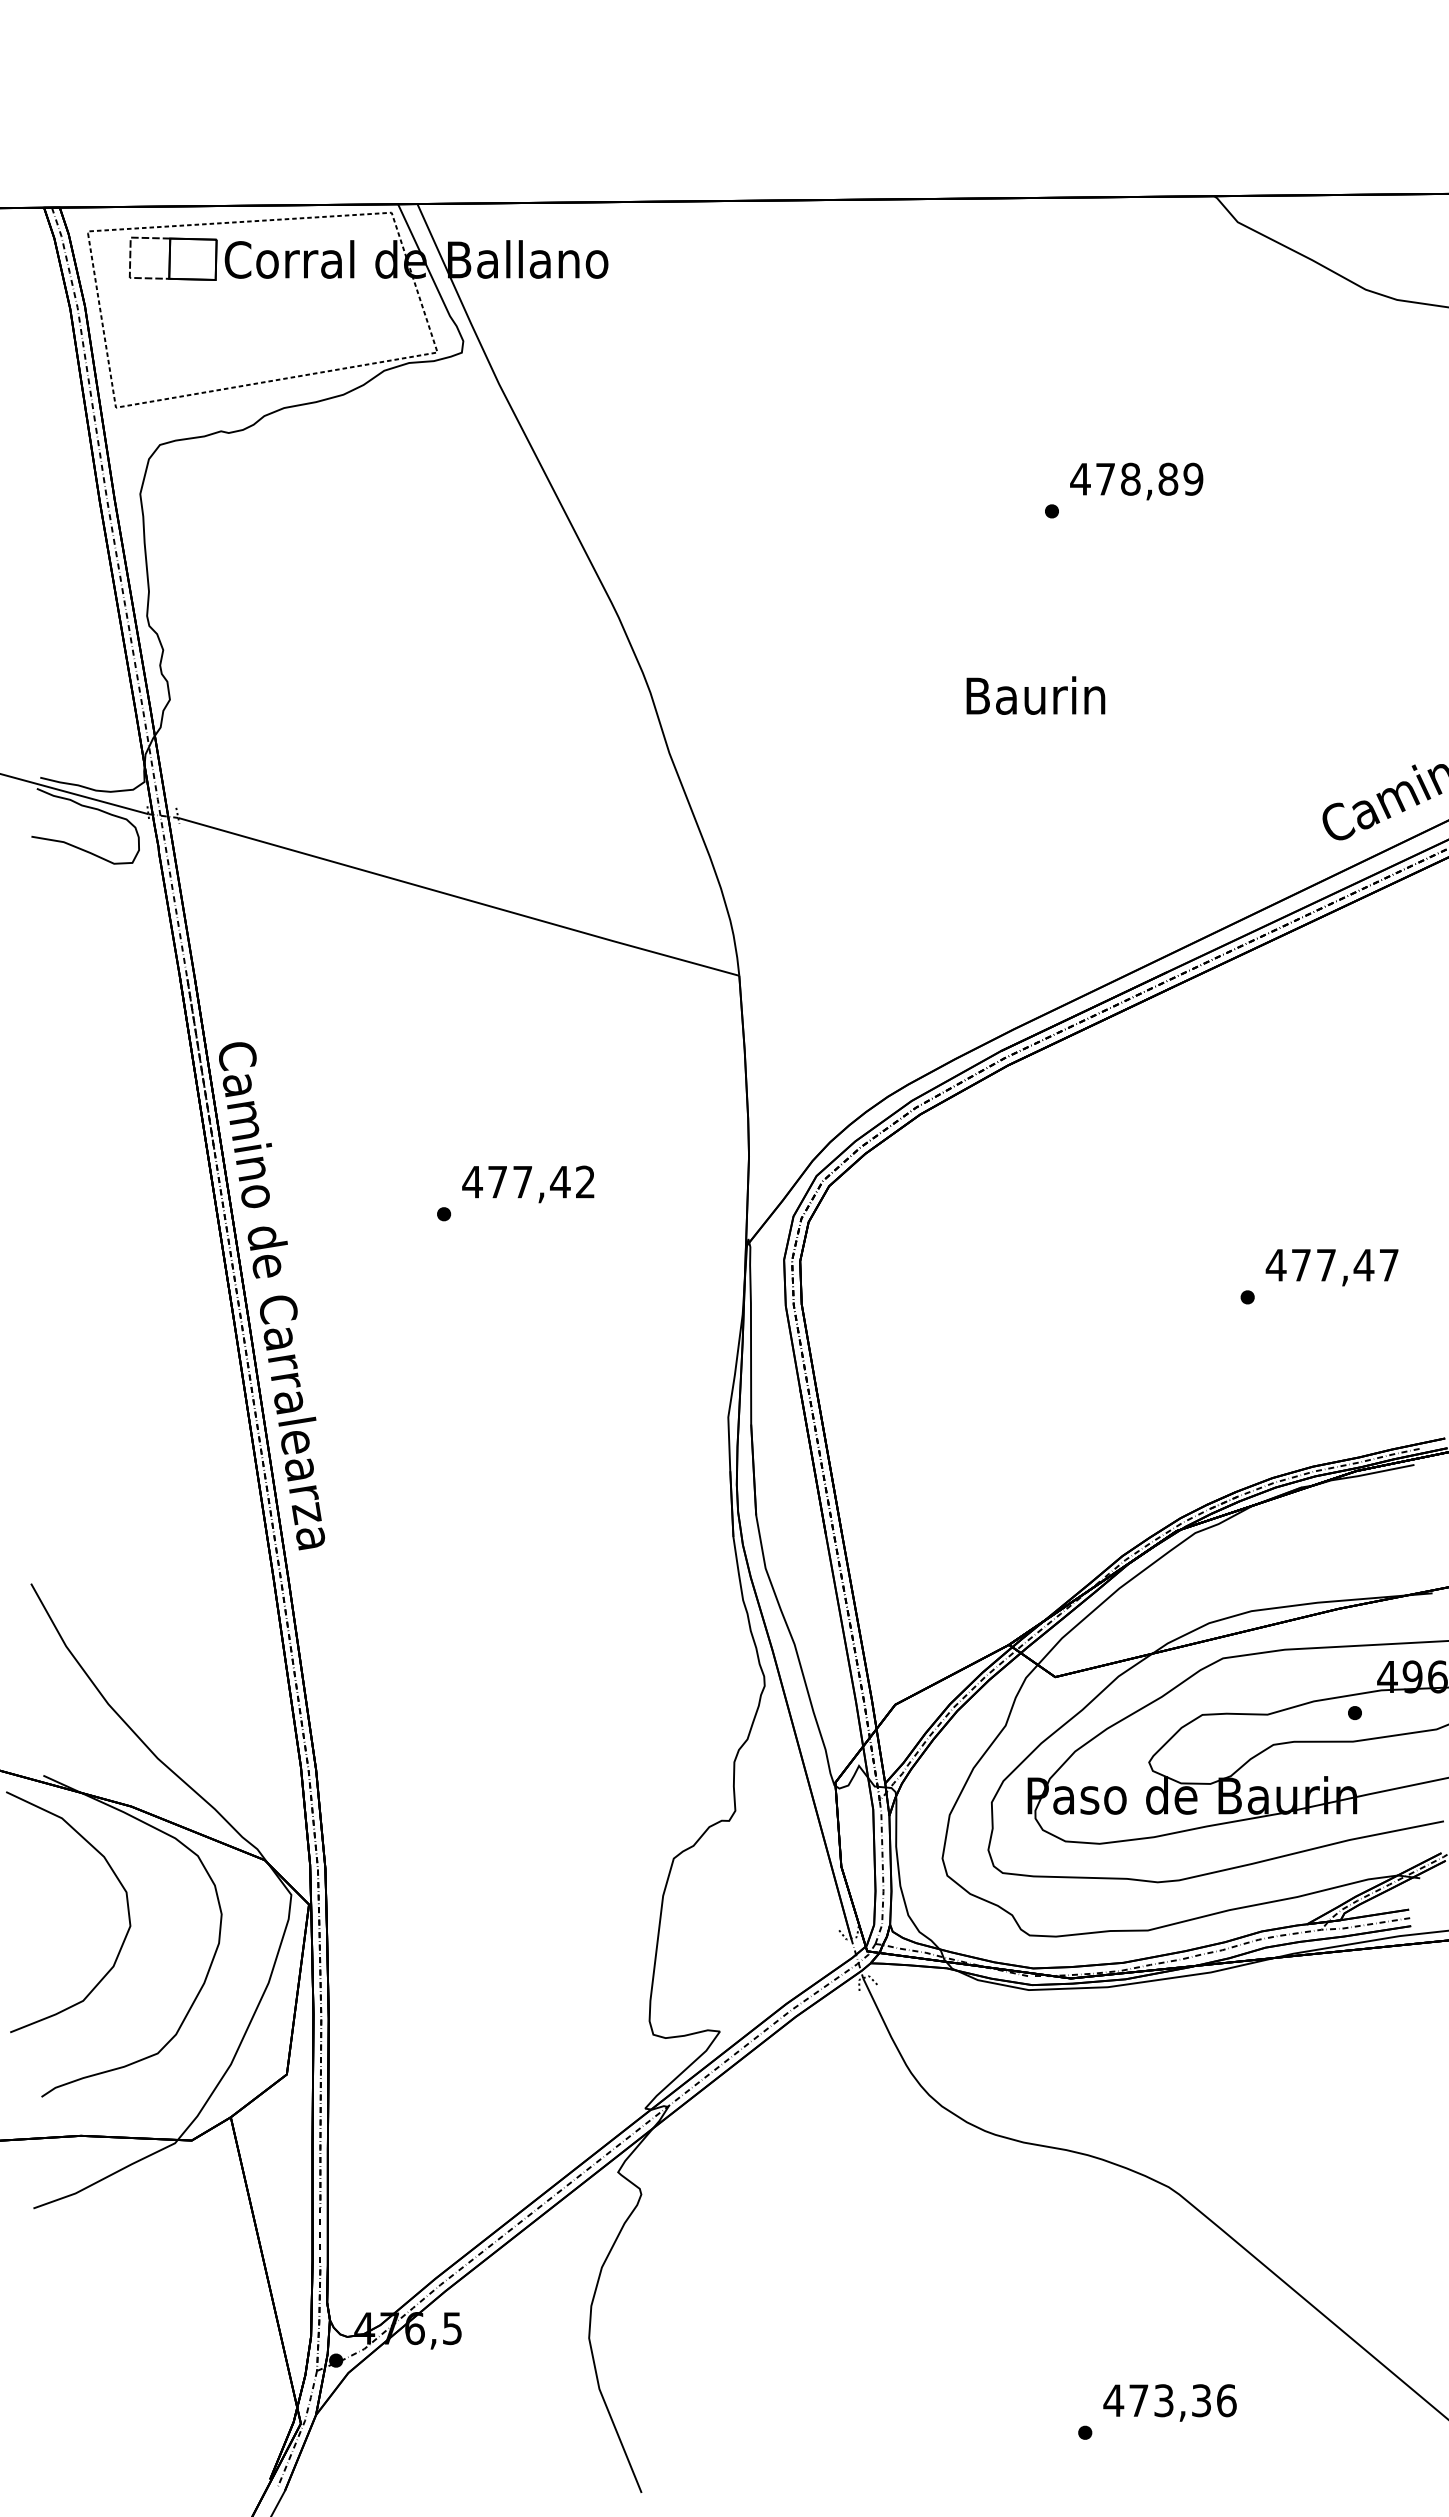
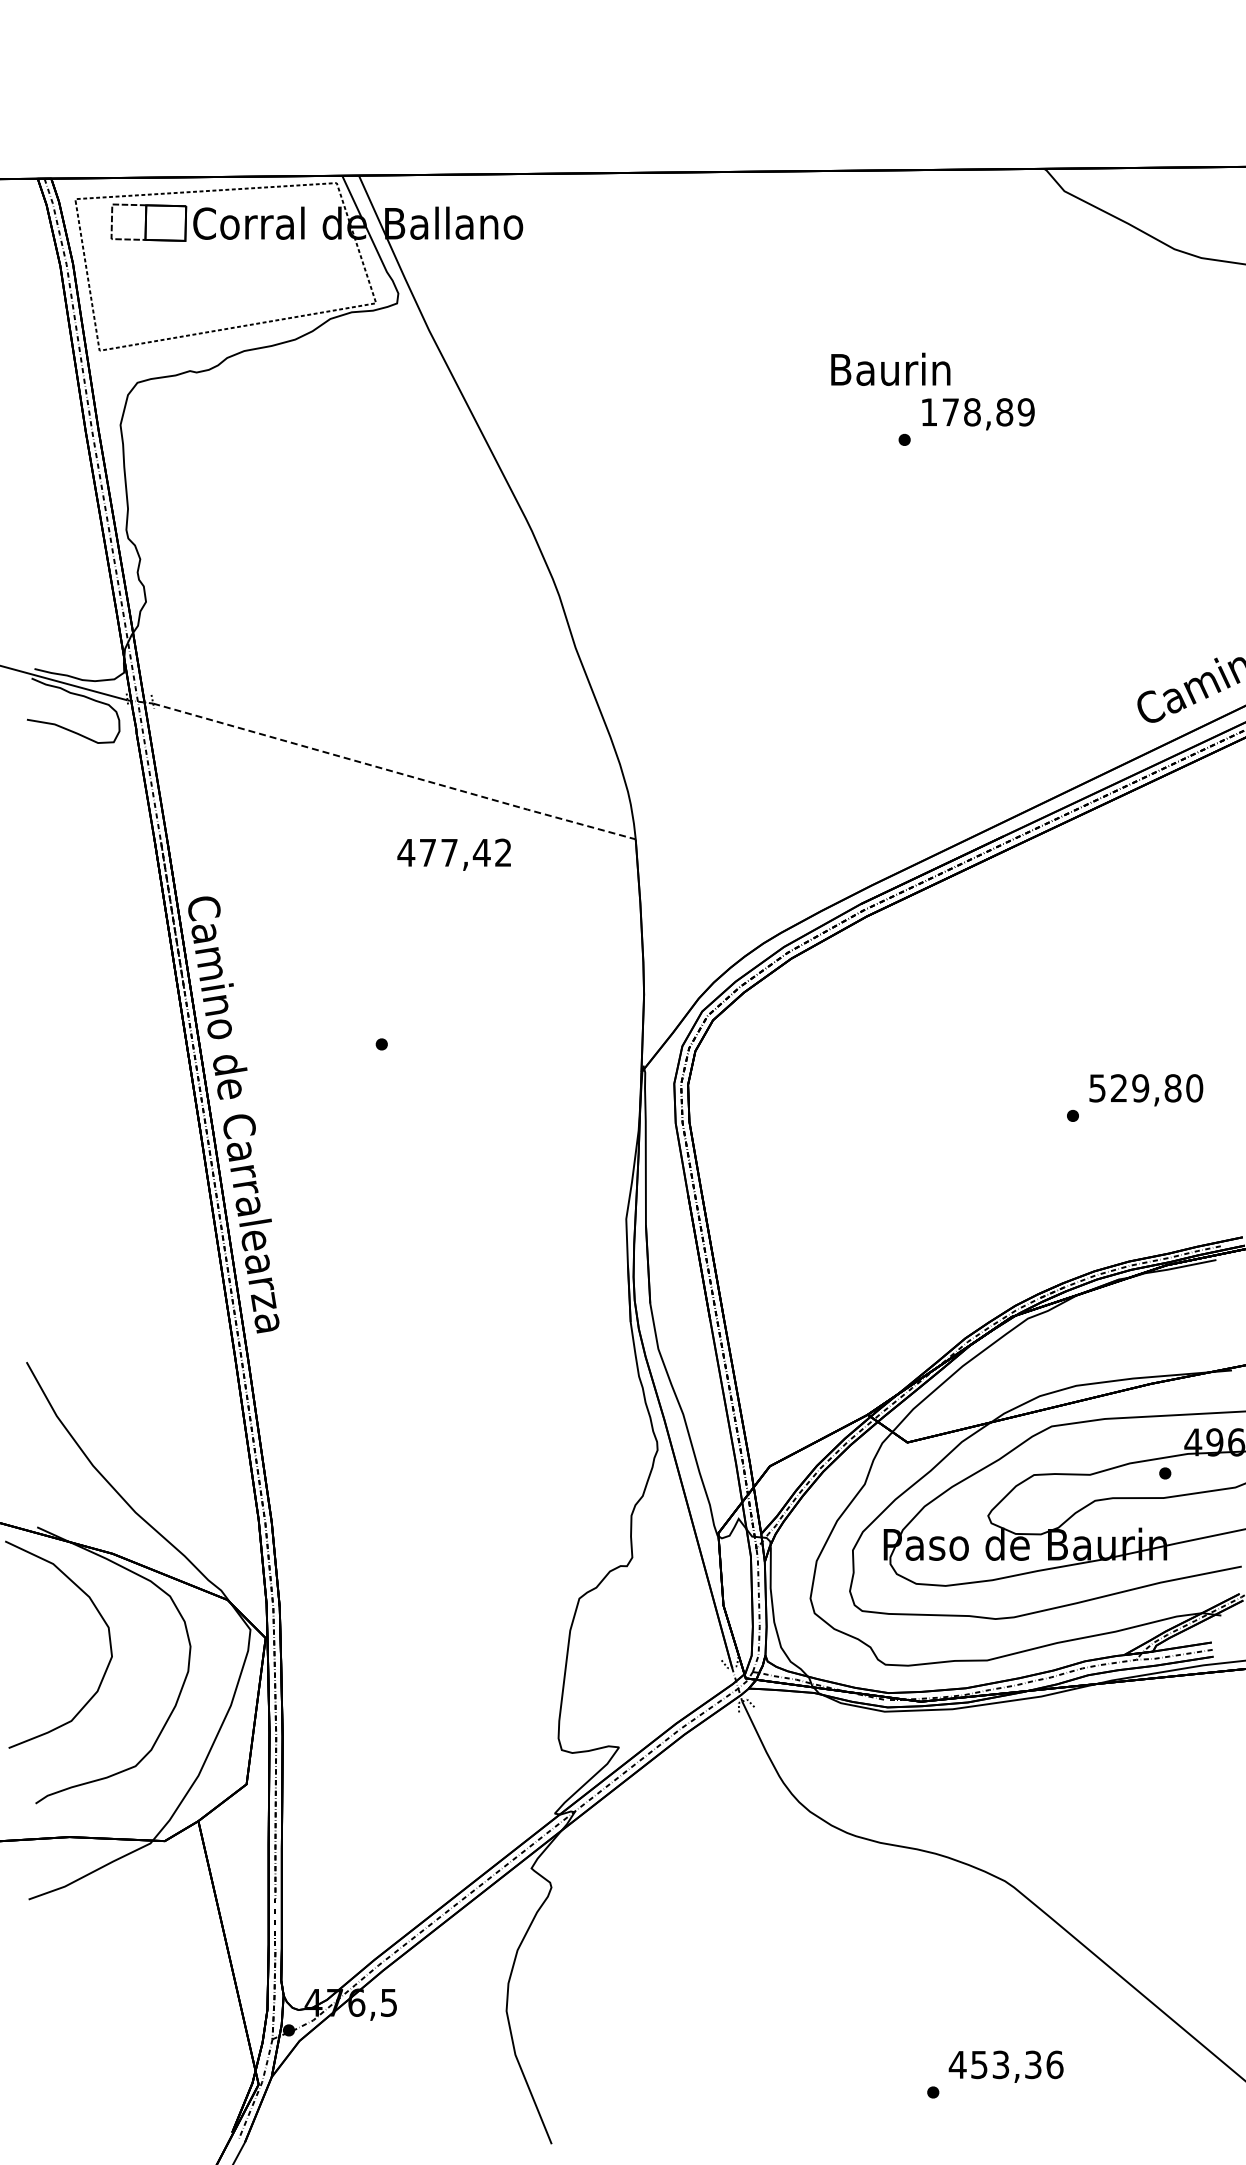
text: (1080, 478) -> (929, 411), 478,89 -> 178,89
text: (1035, 694) -> (890, 368), moved
line: (459, 898) -> (395, 772), solid -> dashed
text: (527, 1184) -> (453, 854), moved
text: (1332, 1265) -> (1145, 1088), 477,47 -> 529,80
text: (1139, 2401) -> (979, 2065), 473,36 -> 453,36

